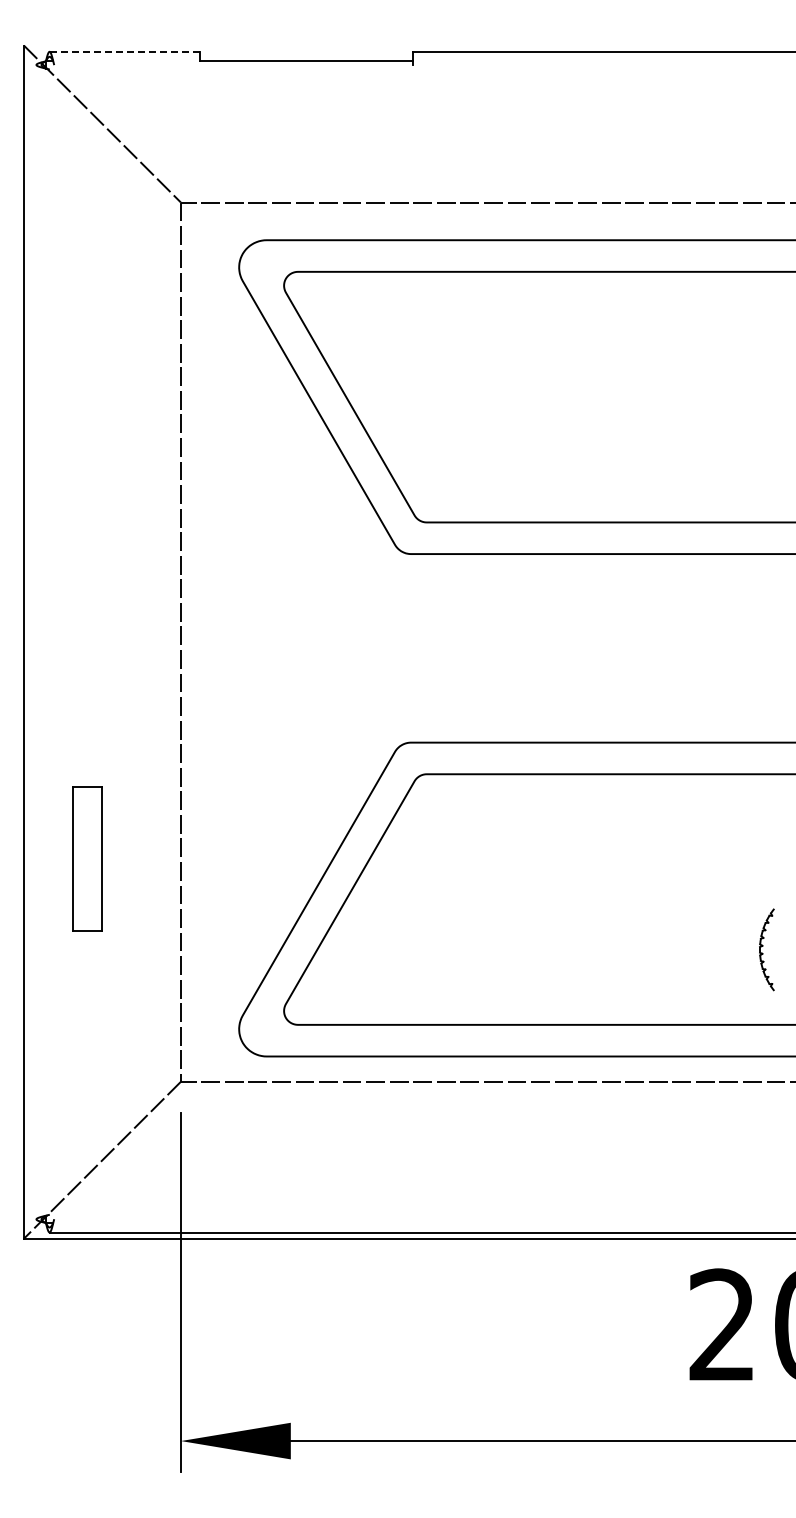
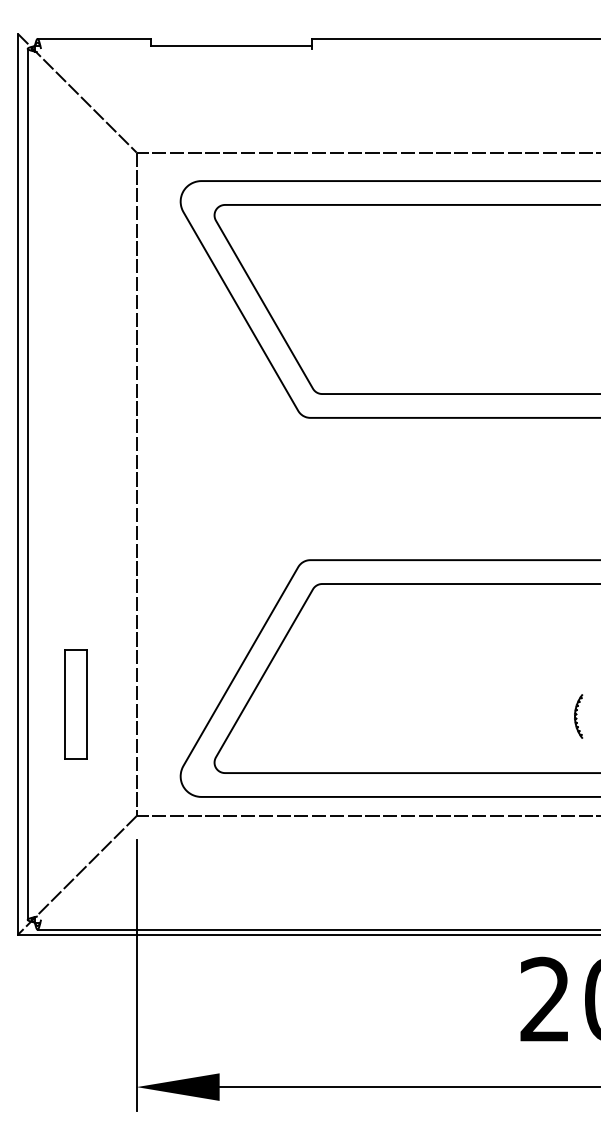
line: (125, 51) -> (94, 38), dashed -> solid
line: (36, 641) -> (27, 483), added
part: (87, 858) -> (76, 704), moved
part: (766, 949) -> (578, 716), size x0.71

